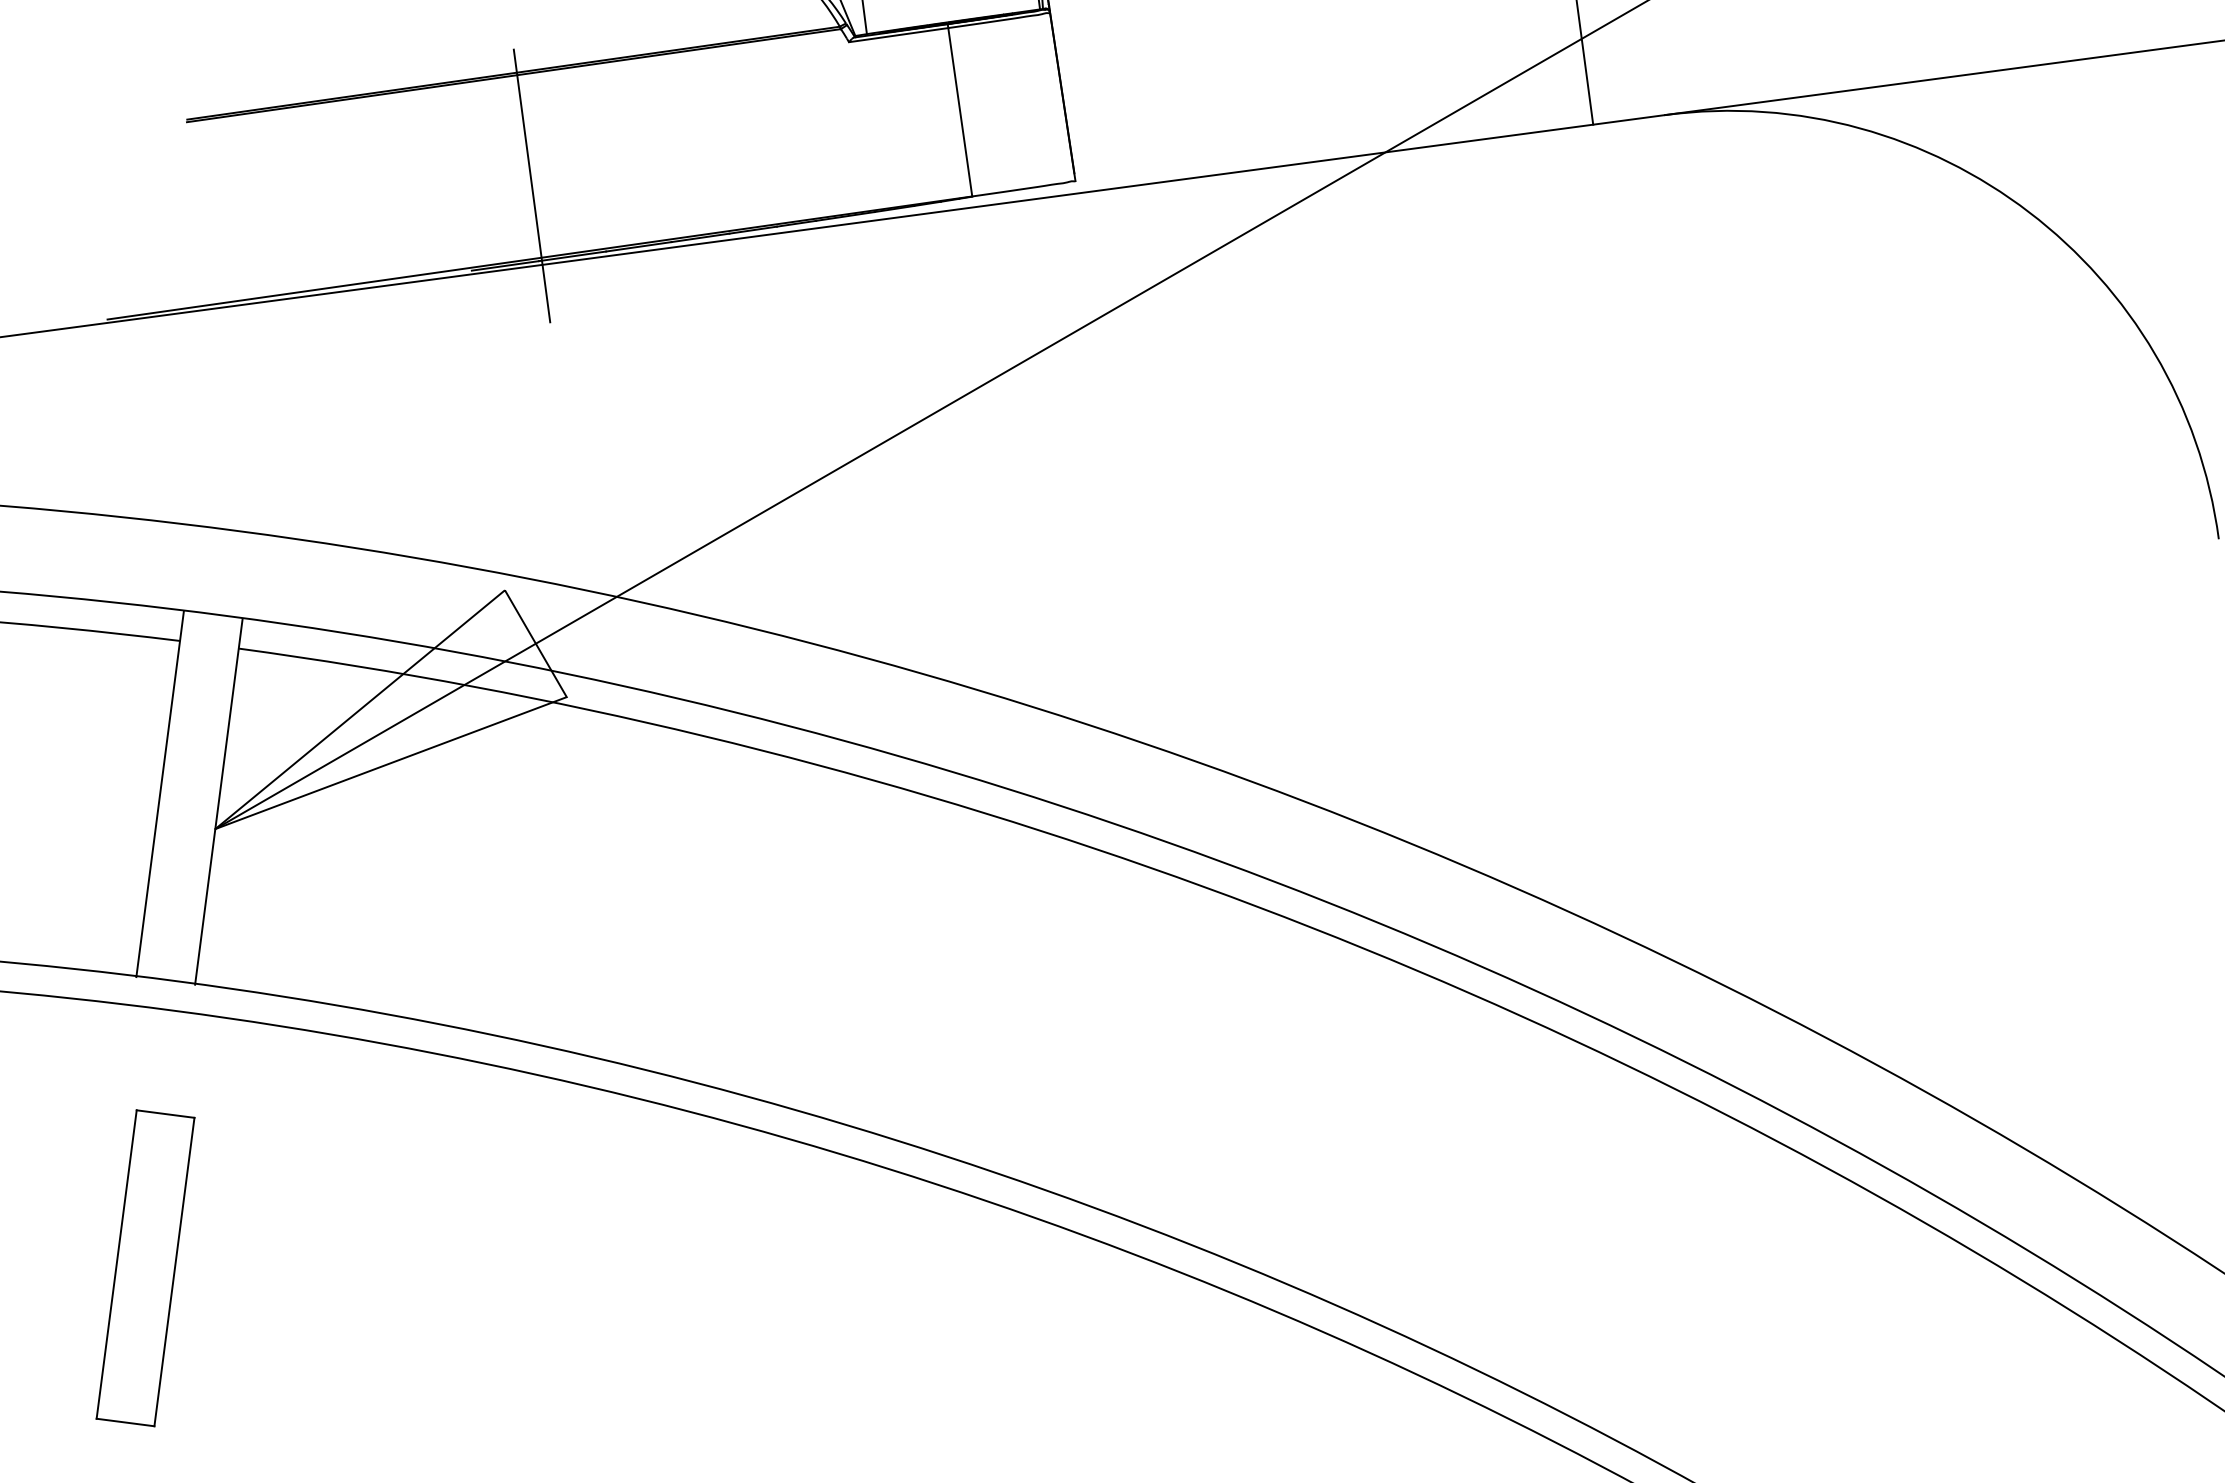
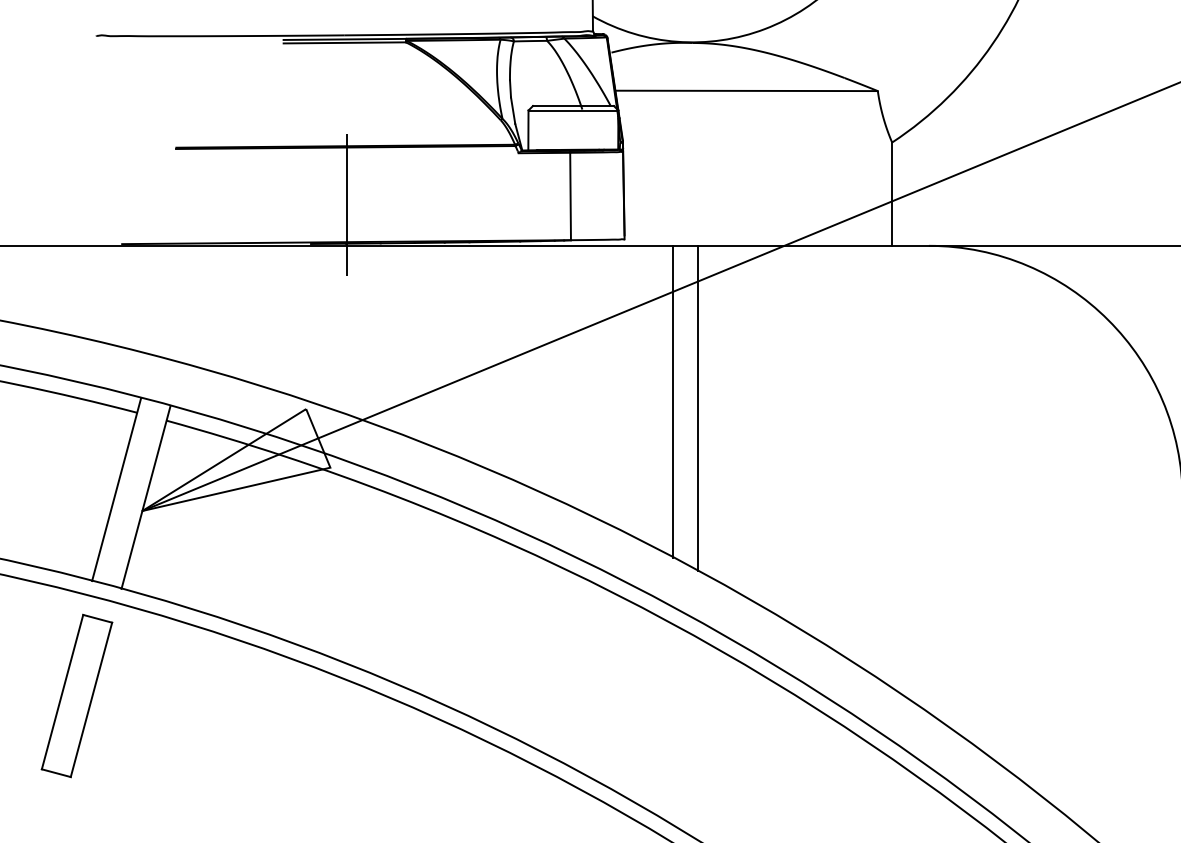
line: (1211, 481) -> (673, 401), added
line: (1261, 488) -> (698, 408), added
part: (144, 1267) -> (76, 695), moved

